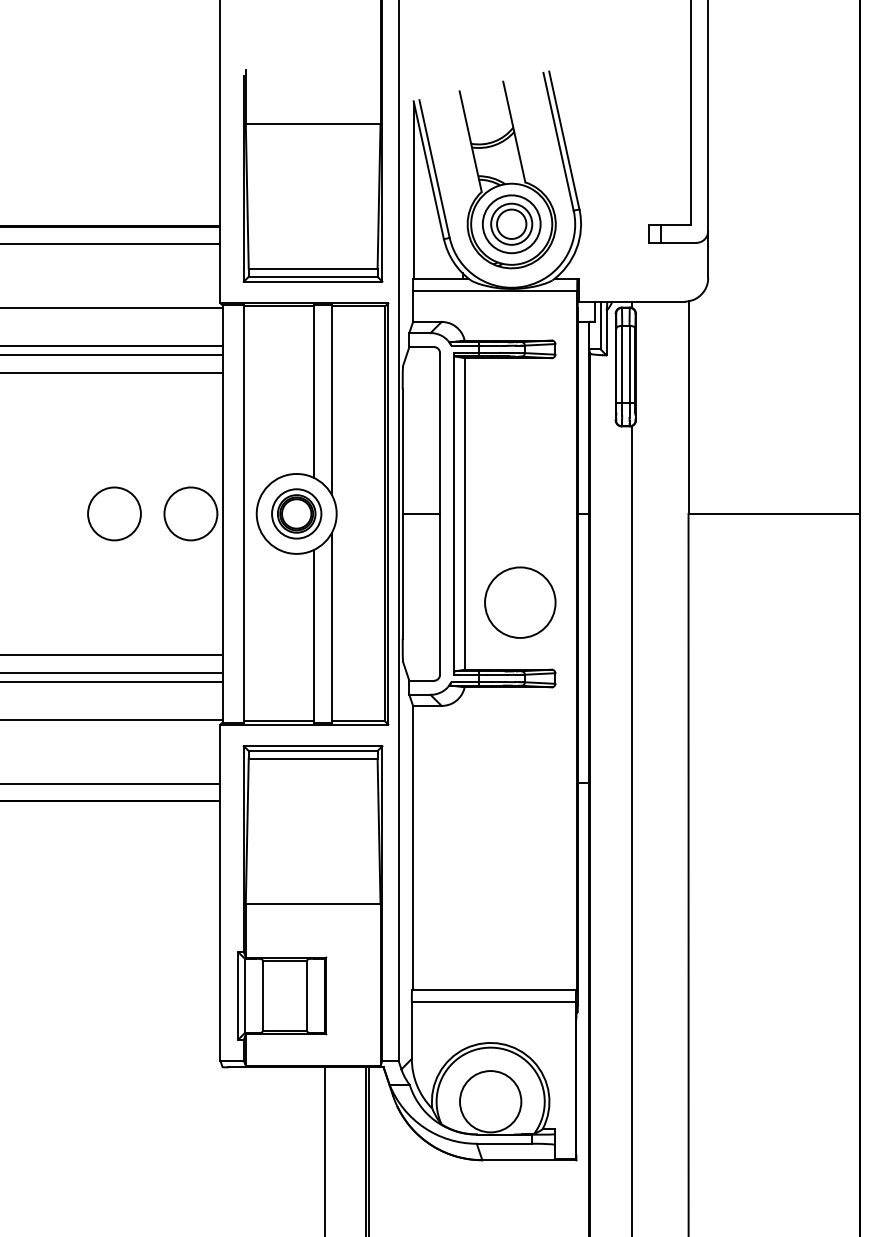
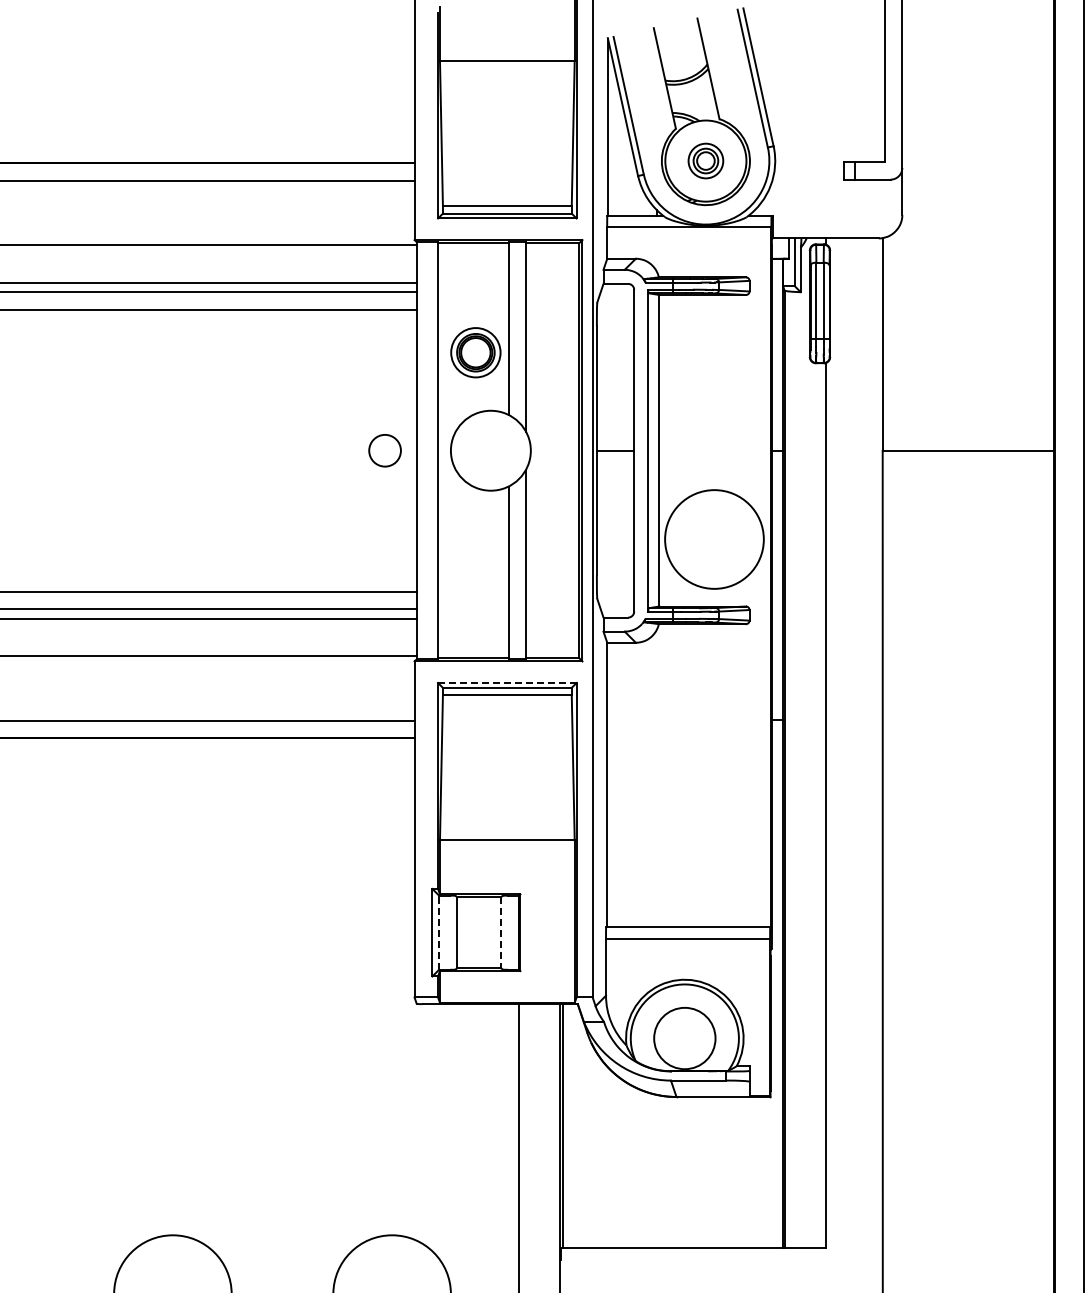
part: (511, 223) -> (705, 160), size x0.6
circle: (114, 513) -> (308, 450), removed
circle: (190, 513) -> (384, 450), size x0.6
part: (296, 513) -> (475, 352), moved
circle: (520, 602) -> (714, 539), size x1.4
line: (313, 746) -> (507, 683), solid -> dashed
line: (245, 995) -> (439, 932), solid -> dashed
line: (306, 996) -> (500, 933), solid -> dashed

